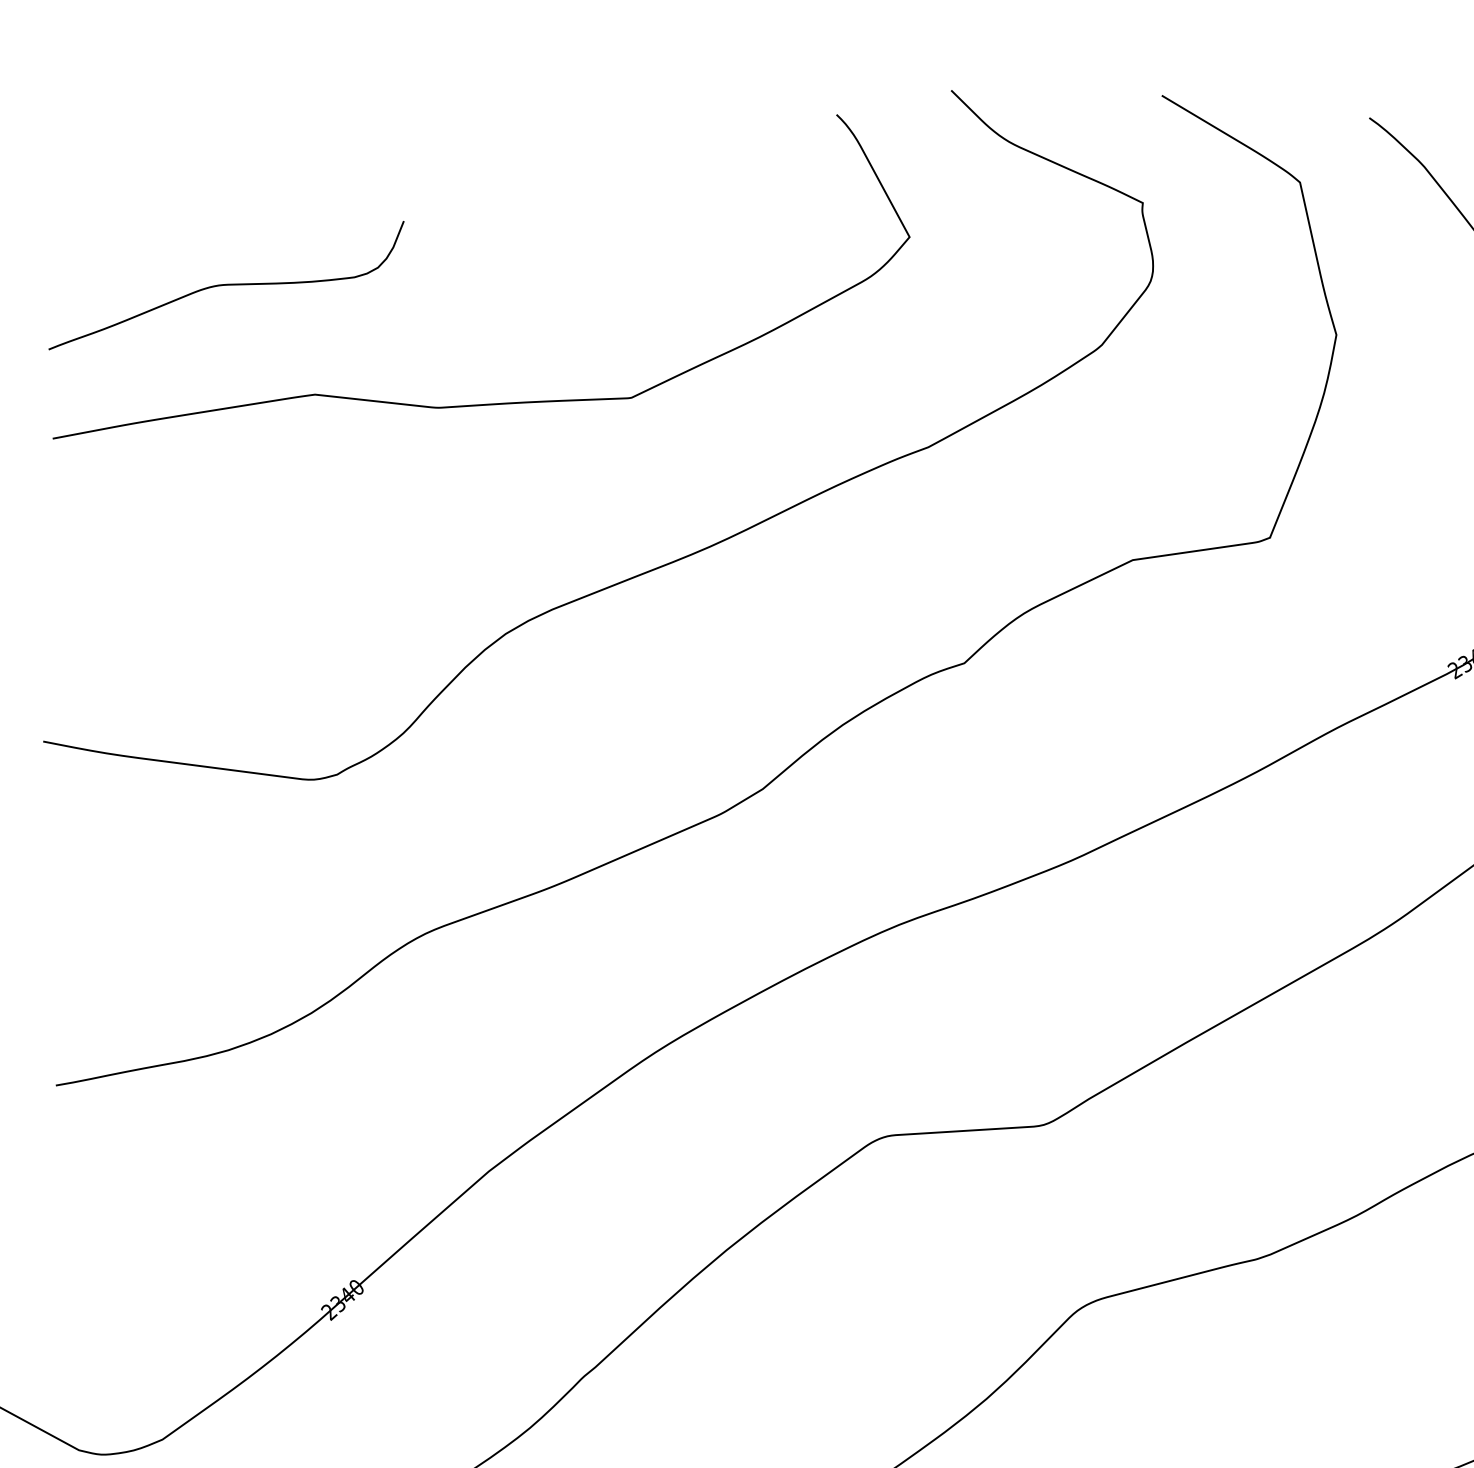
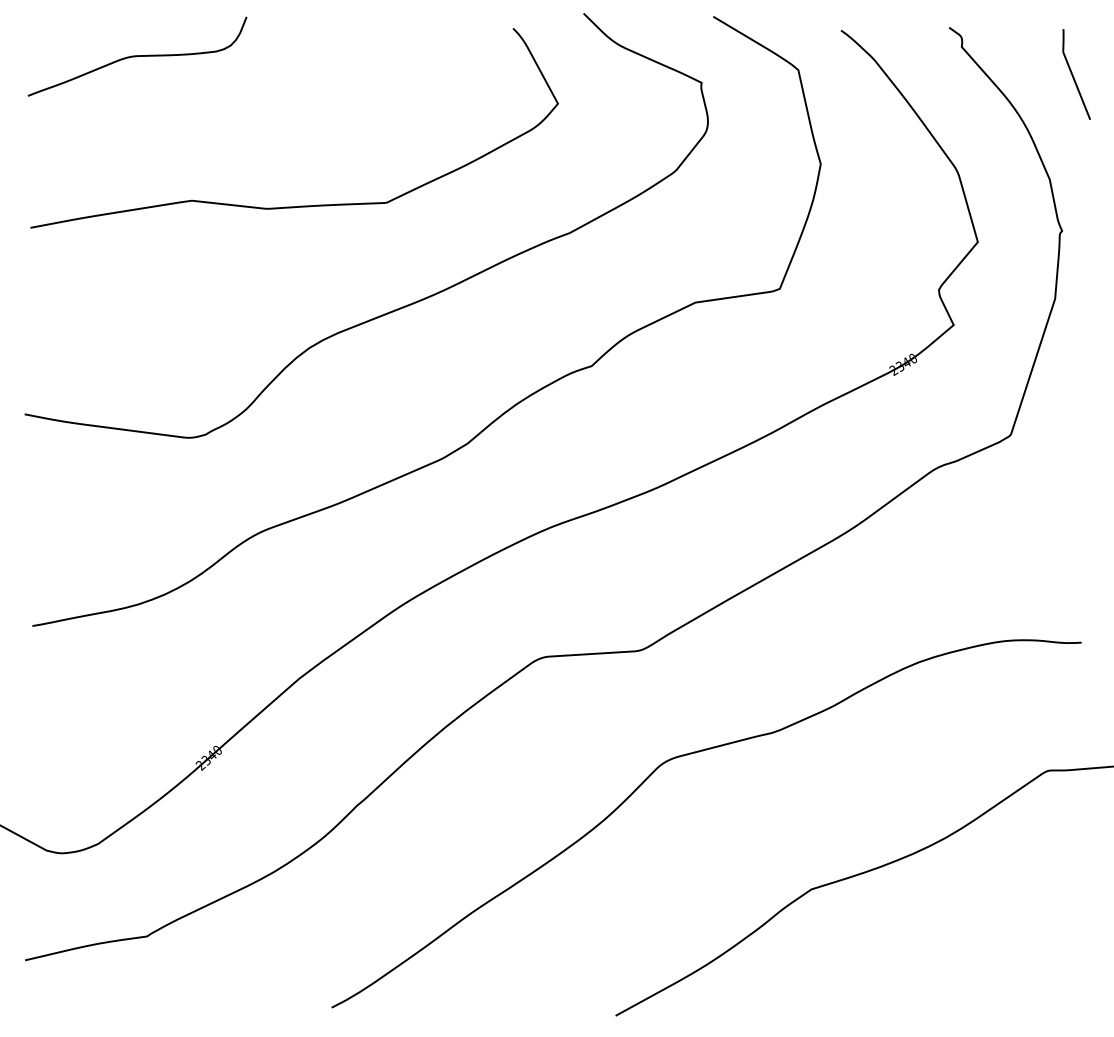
curve: (226, 285) -> (137, 56), moved

